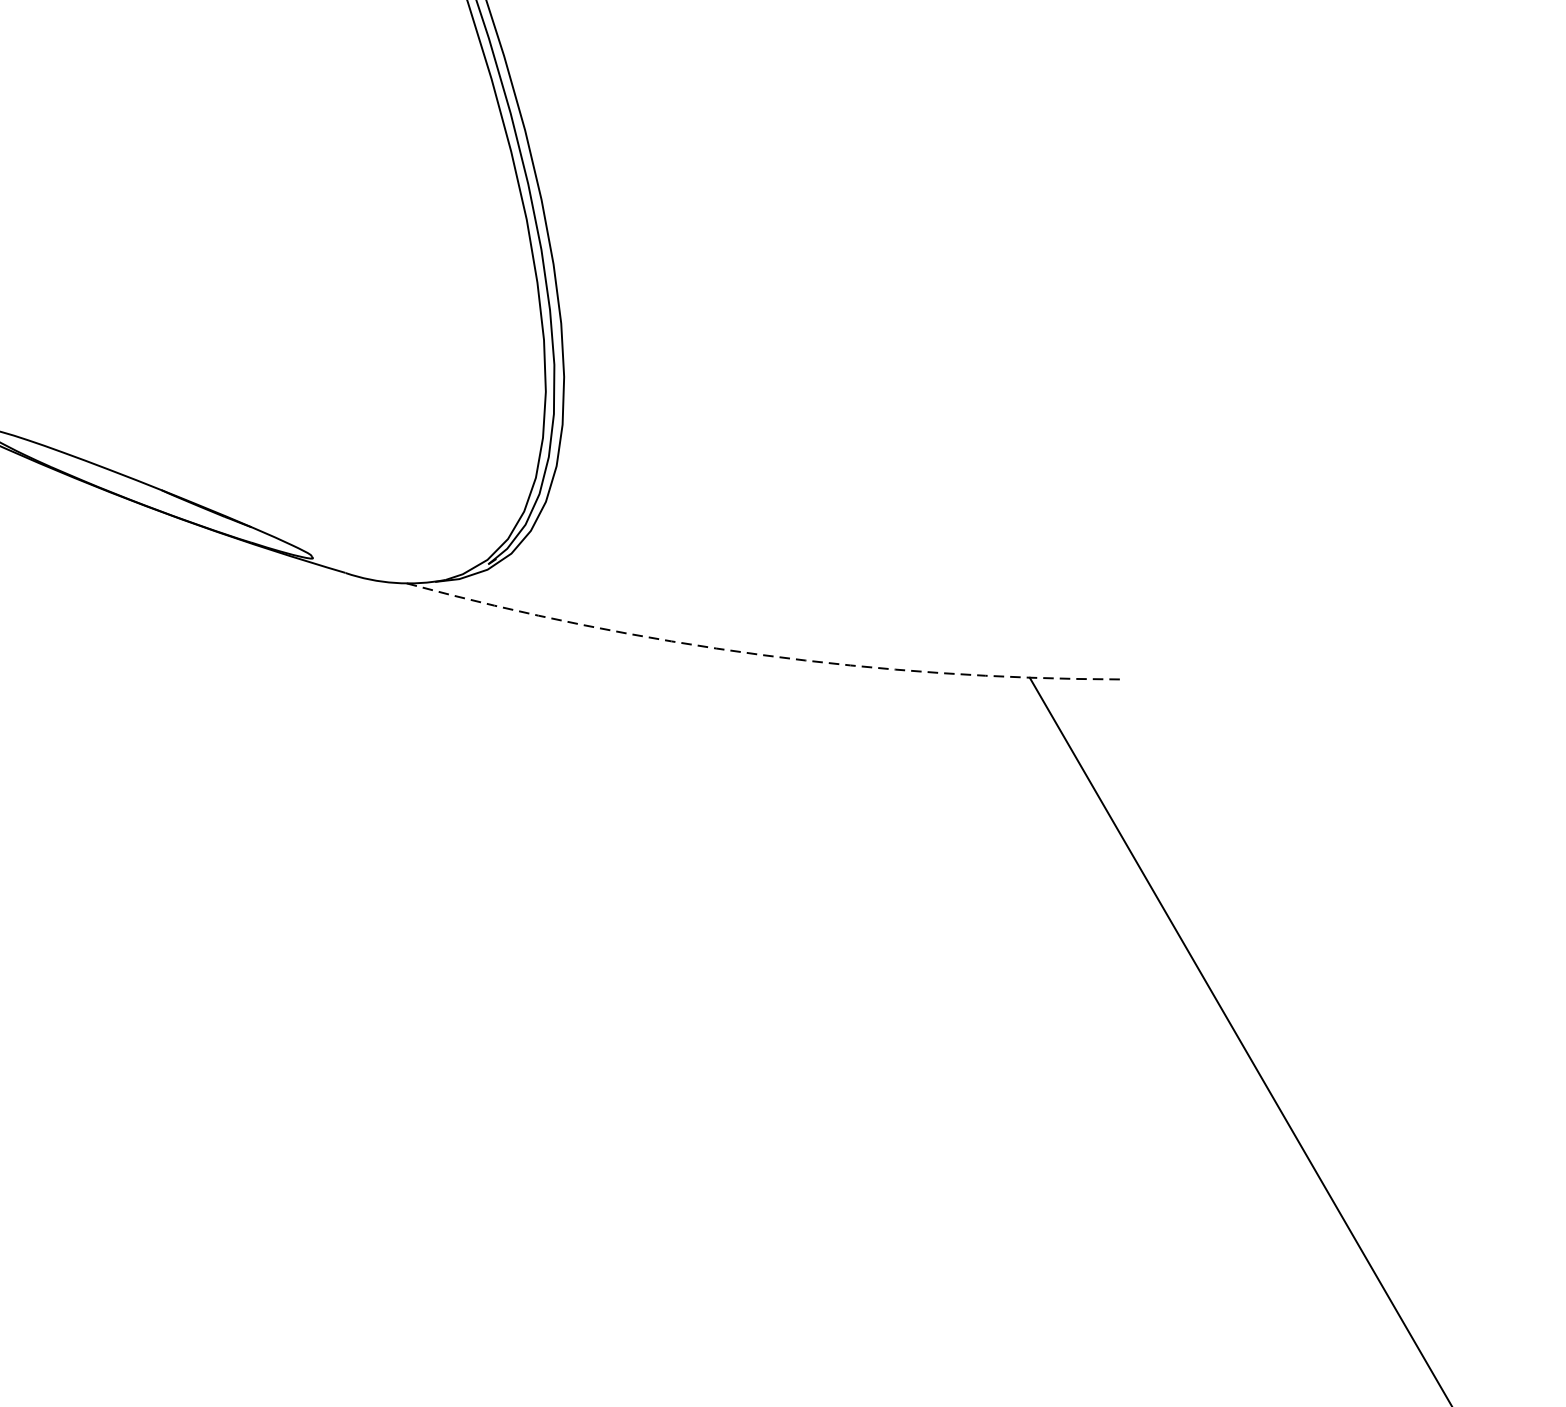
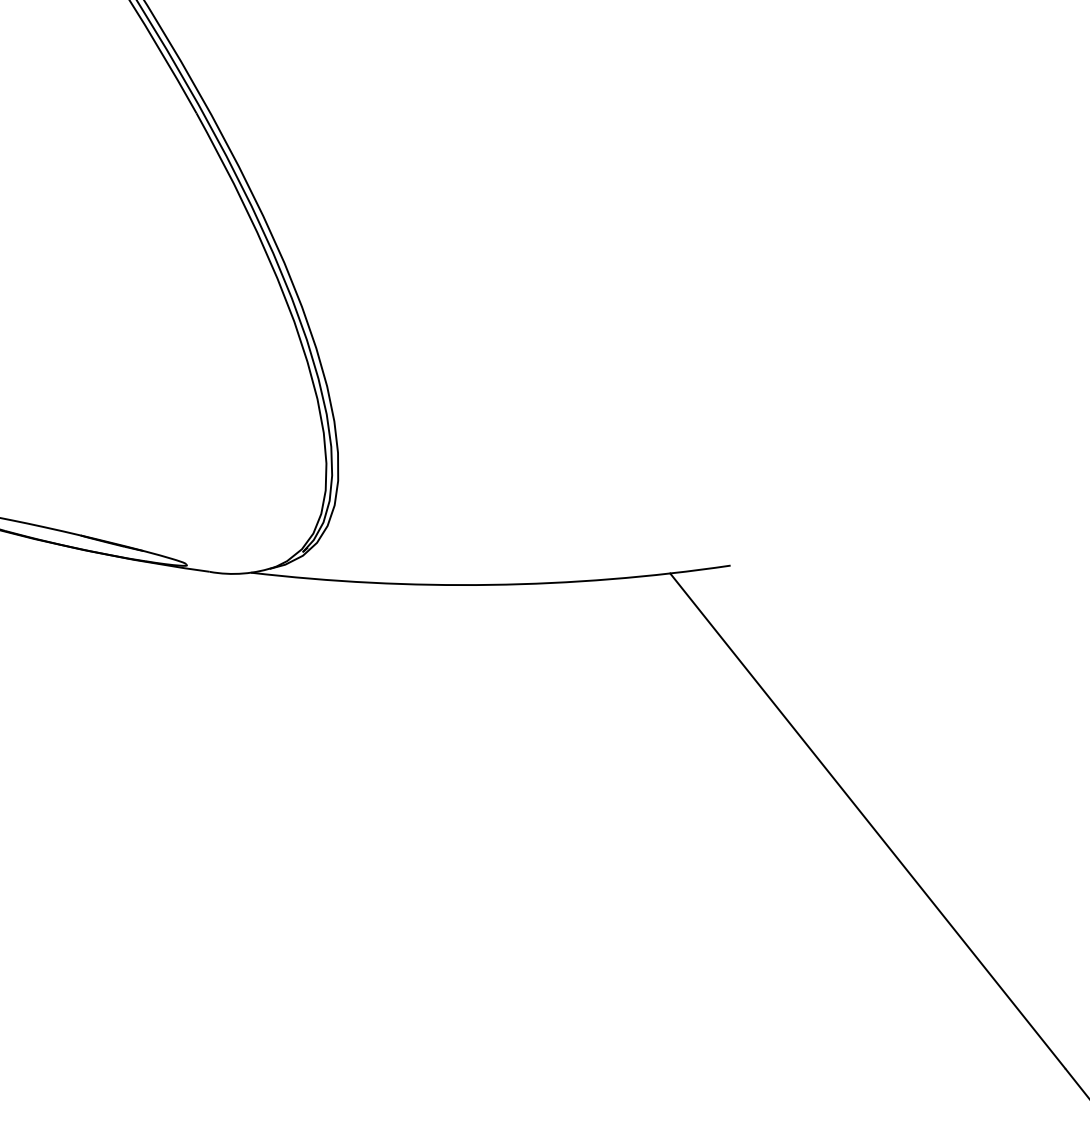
arc: (761, 654) -> (491, 584), dashed -> solid

